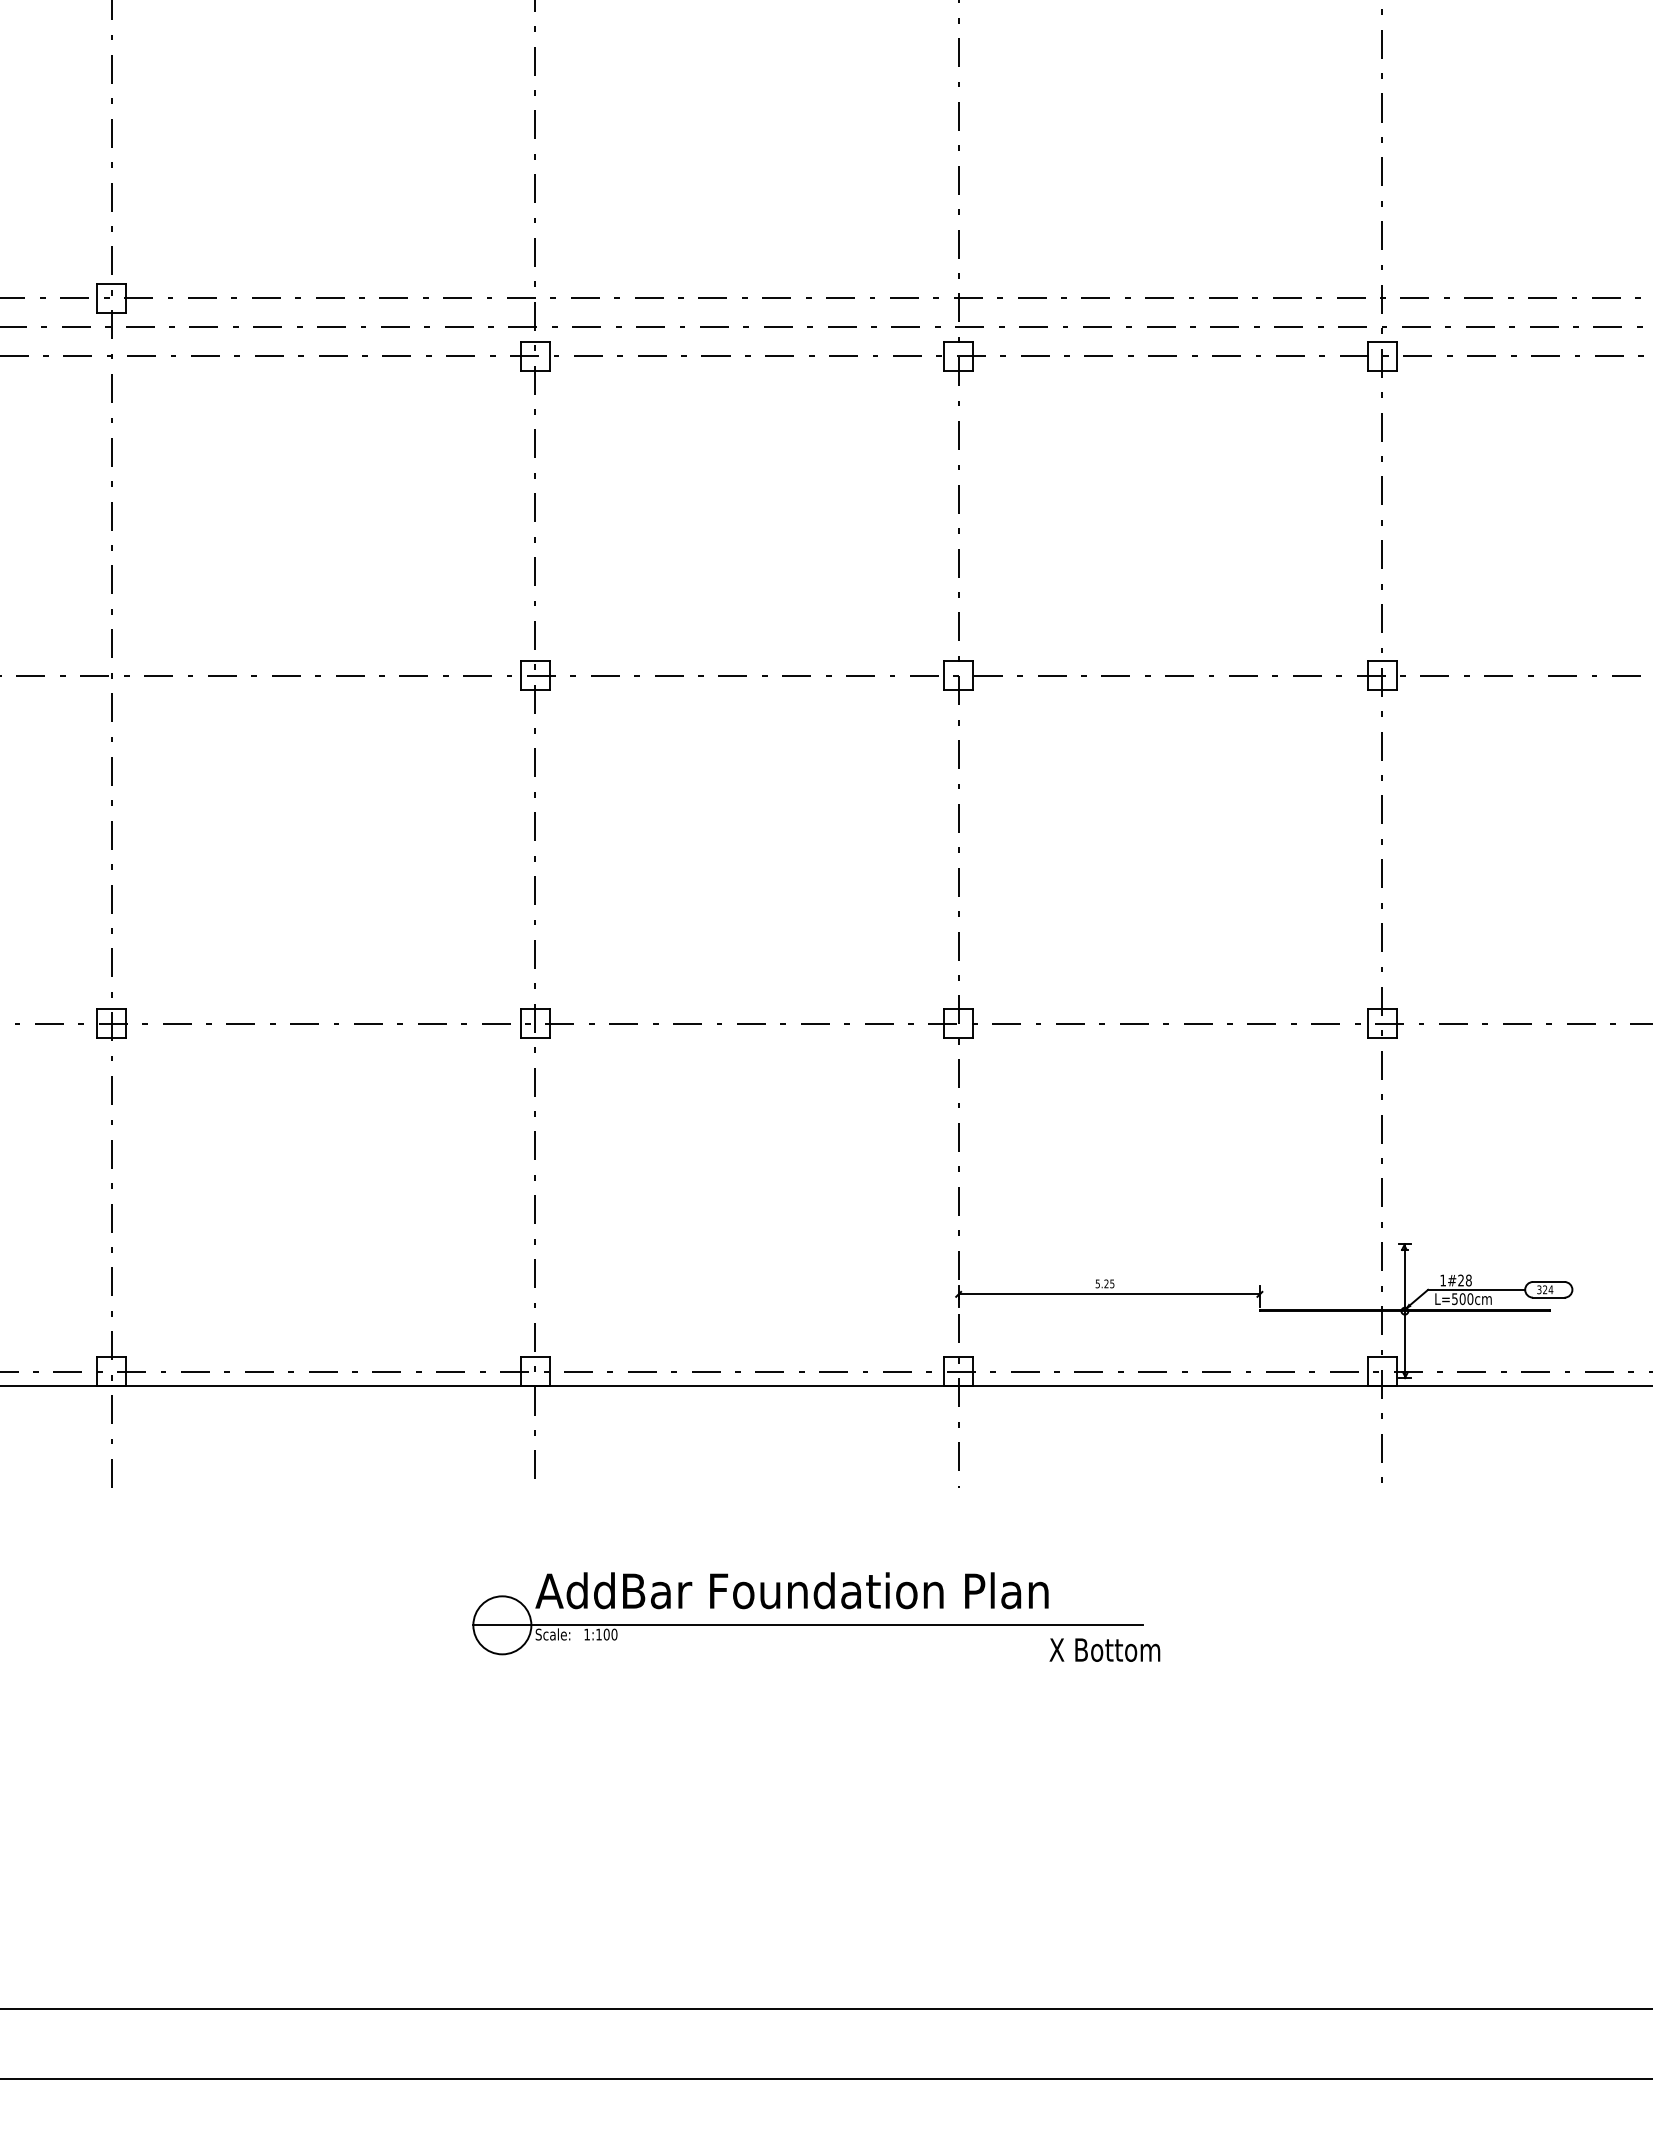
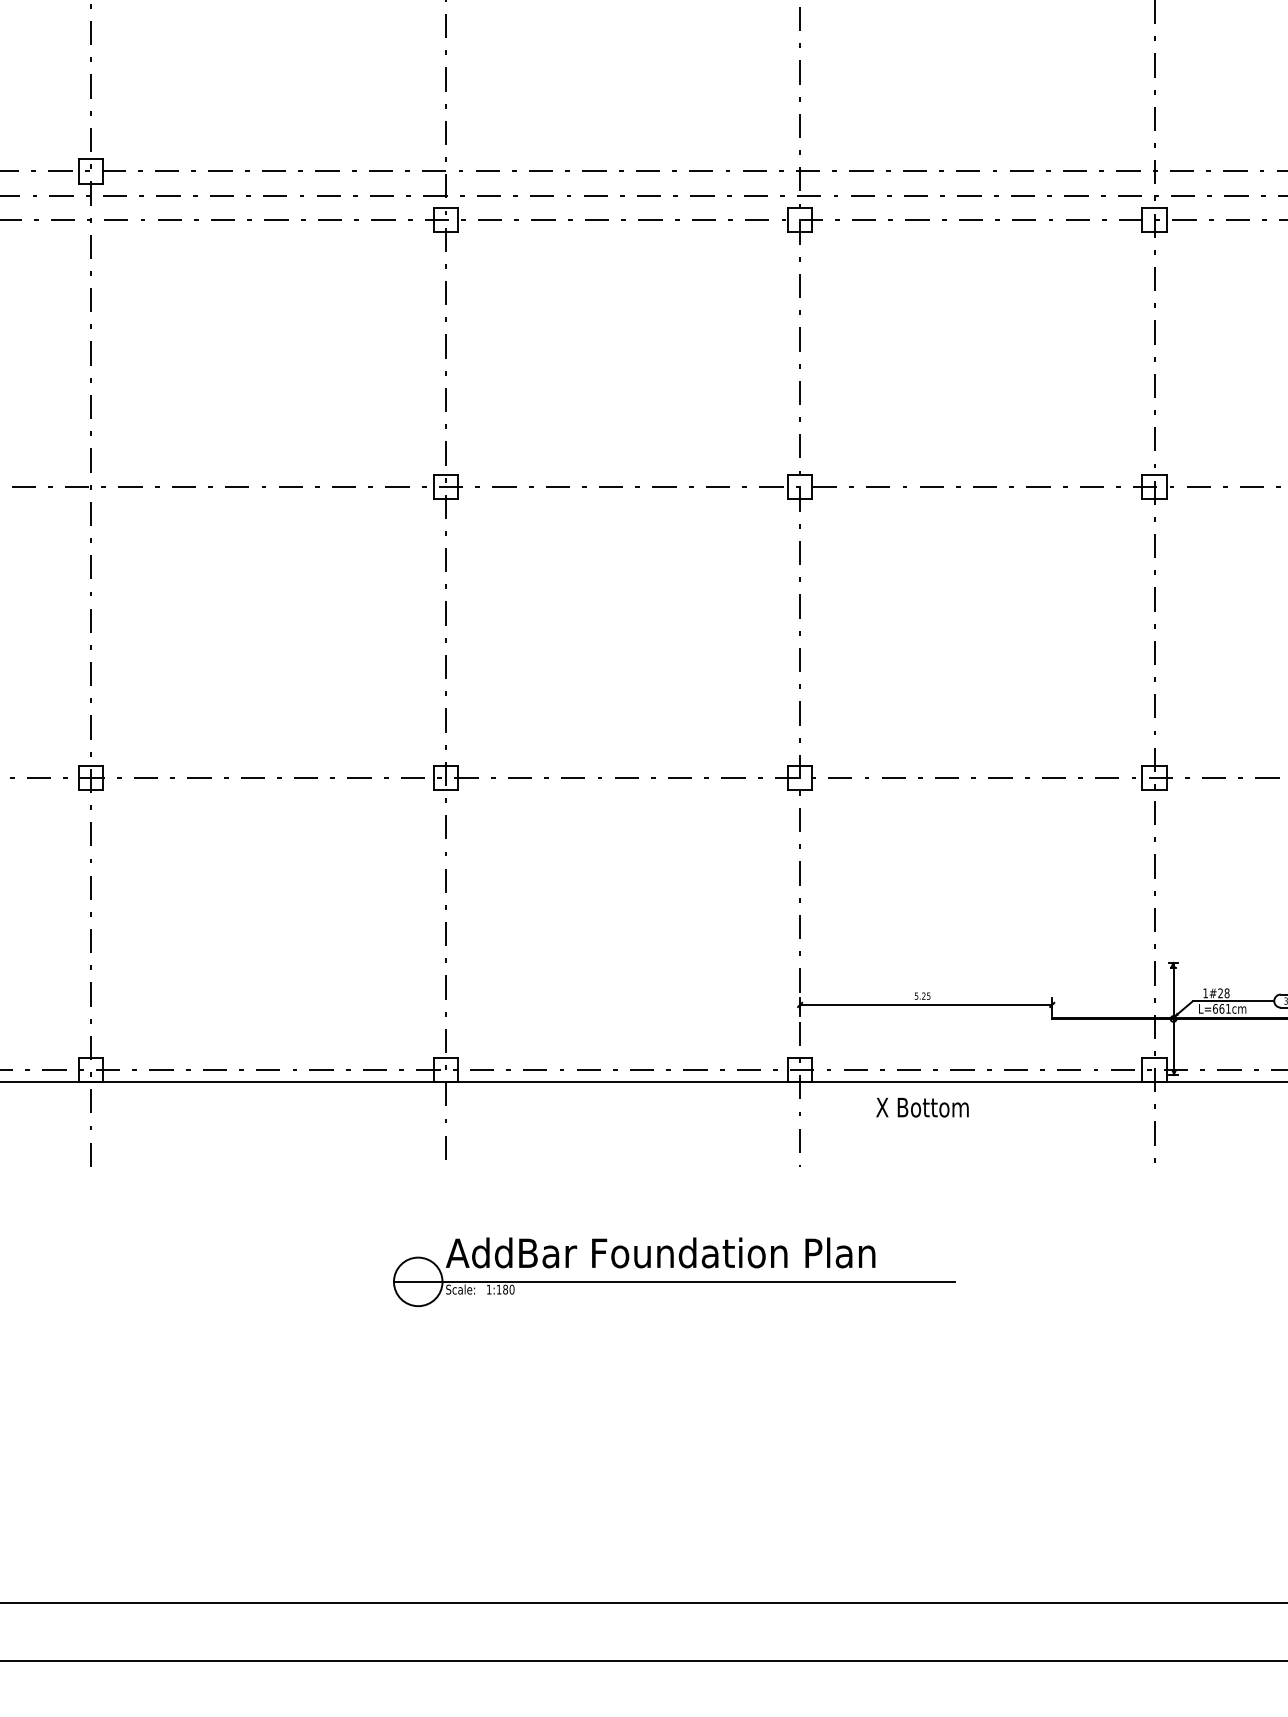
text: (1462, 1299) -> (1221, 1009), L=500cm -> L=661cm
text: (606, 1634) -> (505, 1289), 1:100 -> 1:180
text: (1104, 1649) -> (922, 1107), moved

